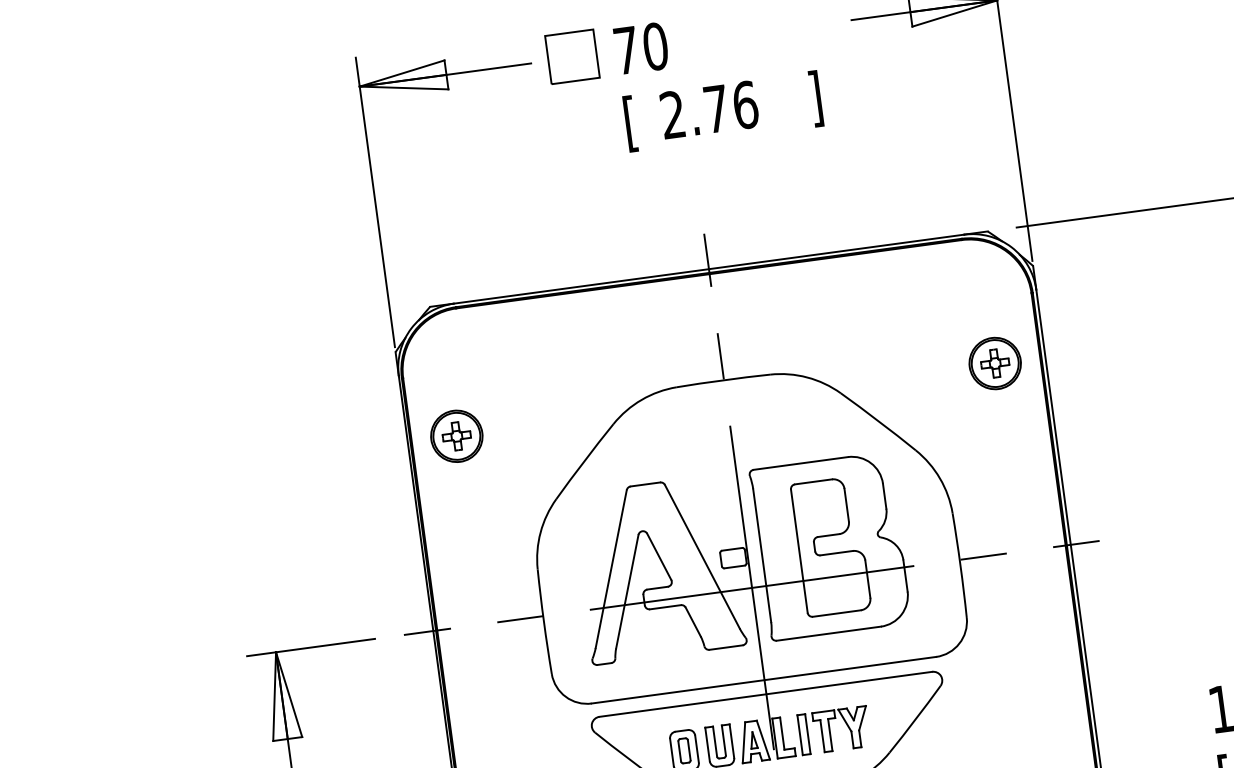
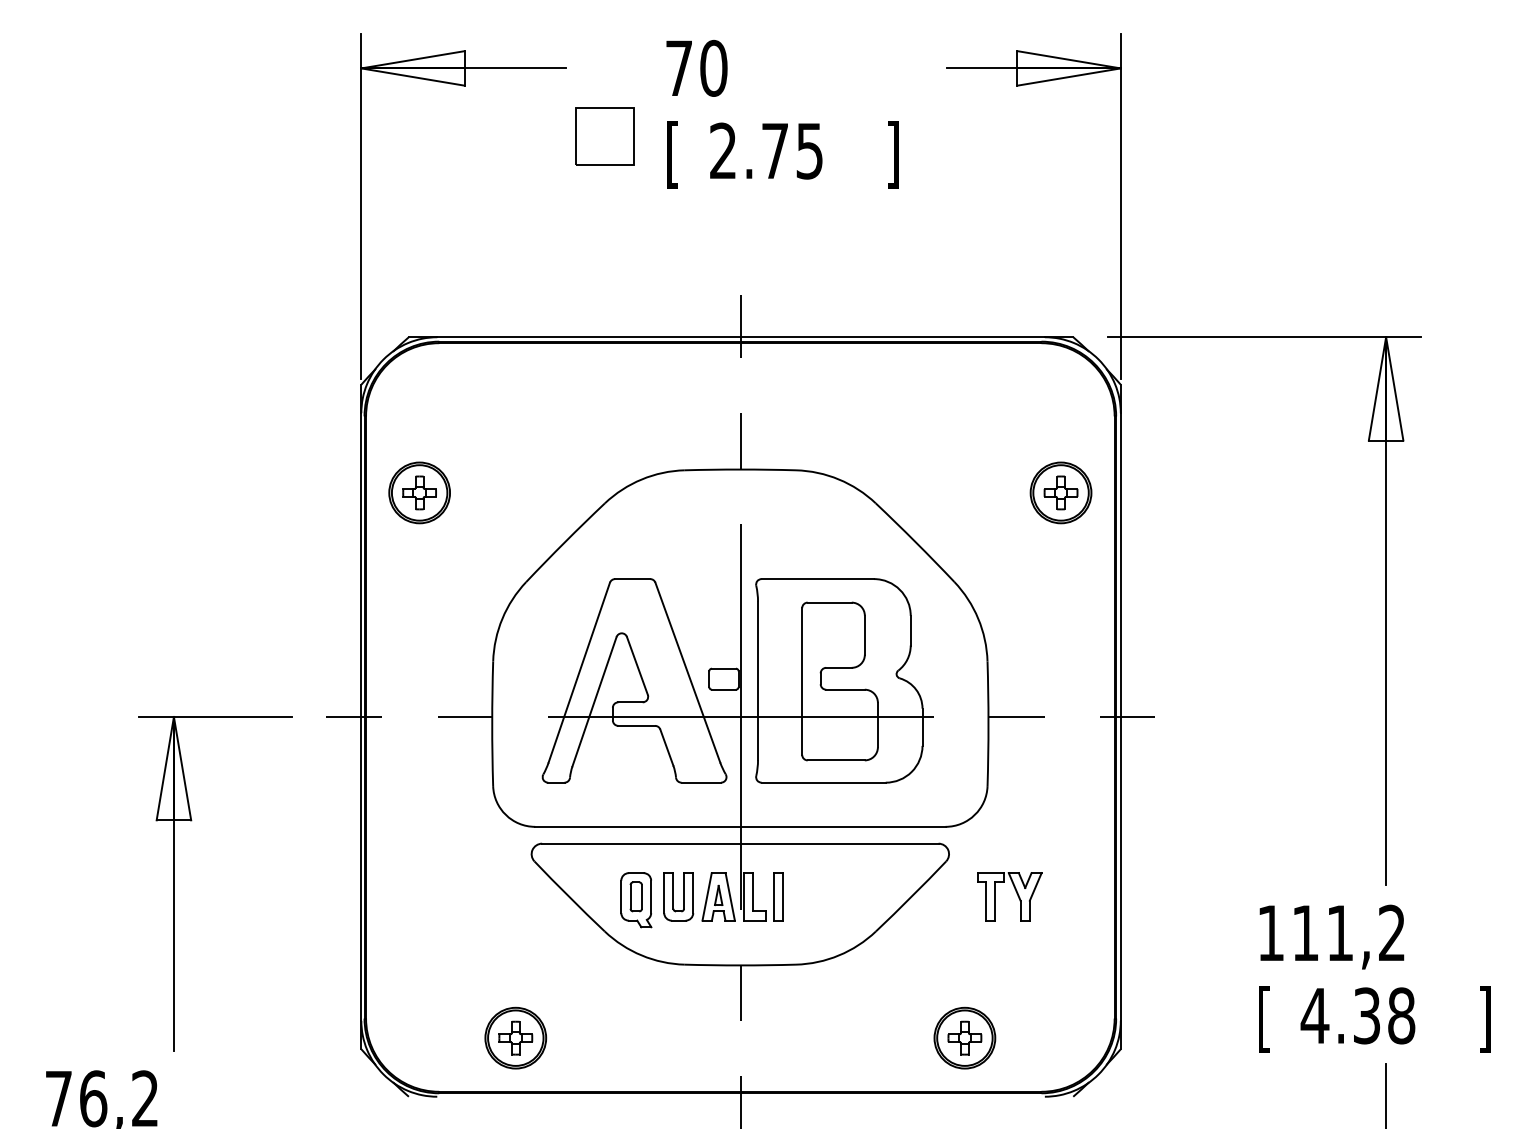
part: (572, 57) -> (604, 136), moved
text: (745, 104) -> (809, 150), 2.76 -> 2.75
part: (847, 726) -> (1016, 894), moved

